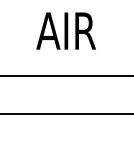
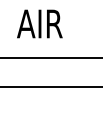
text: (65, 30) -> (39, 23), moved

